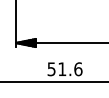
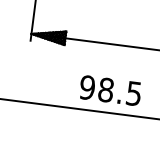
text: (64, 69) -> (109, 90), 51.6 -> 98.5

